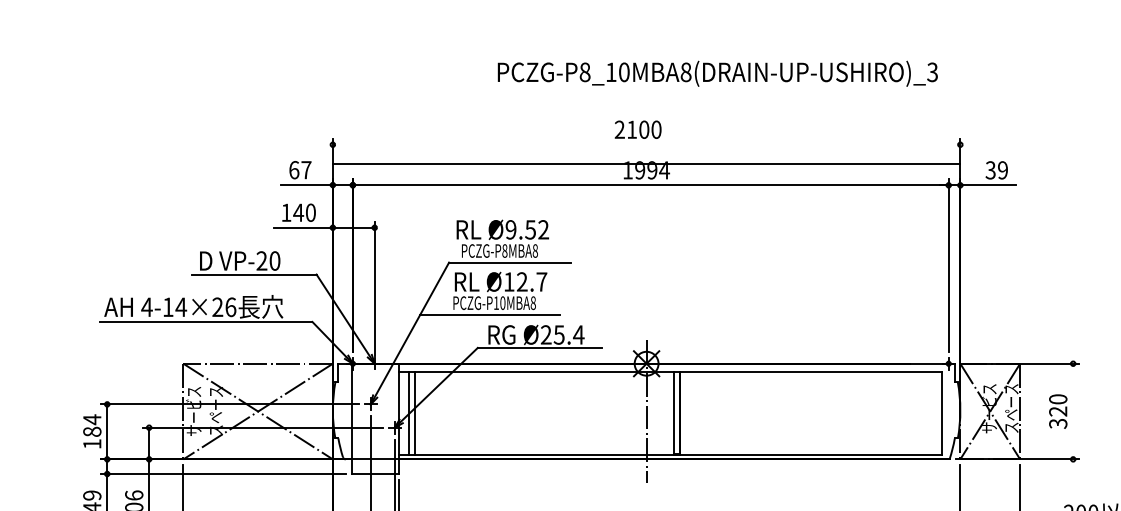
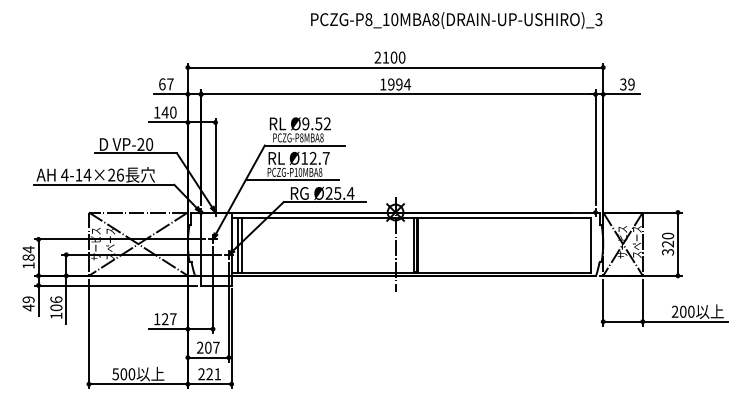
text: (717, 73) -> (456, 20), moved
line: (646, 164) -> (395, 67), moved
line: (1072, 410) -> (677, 243), added

